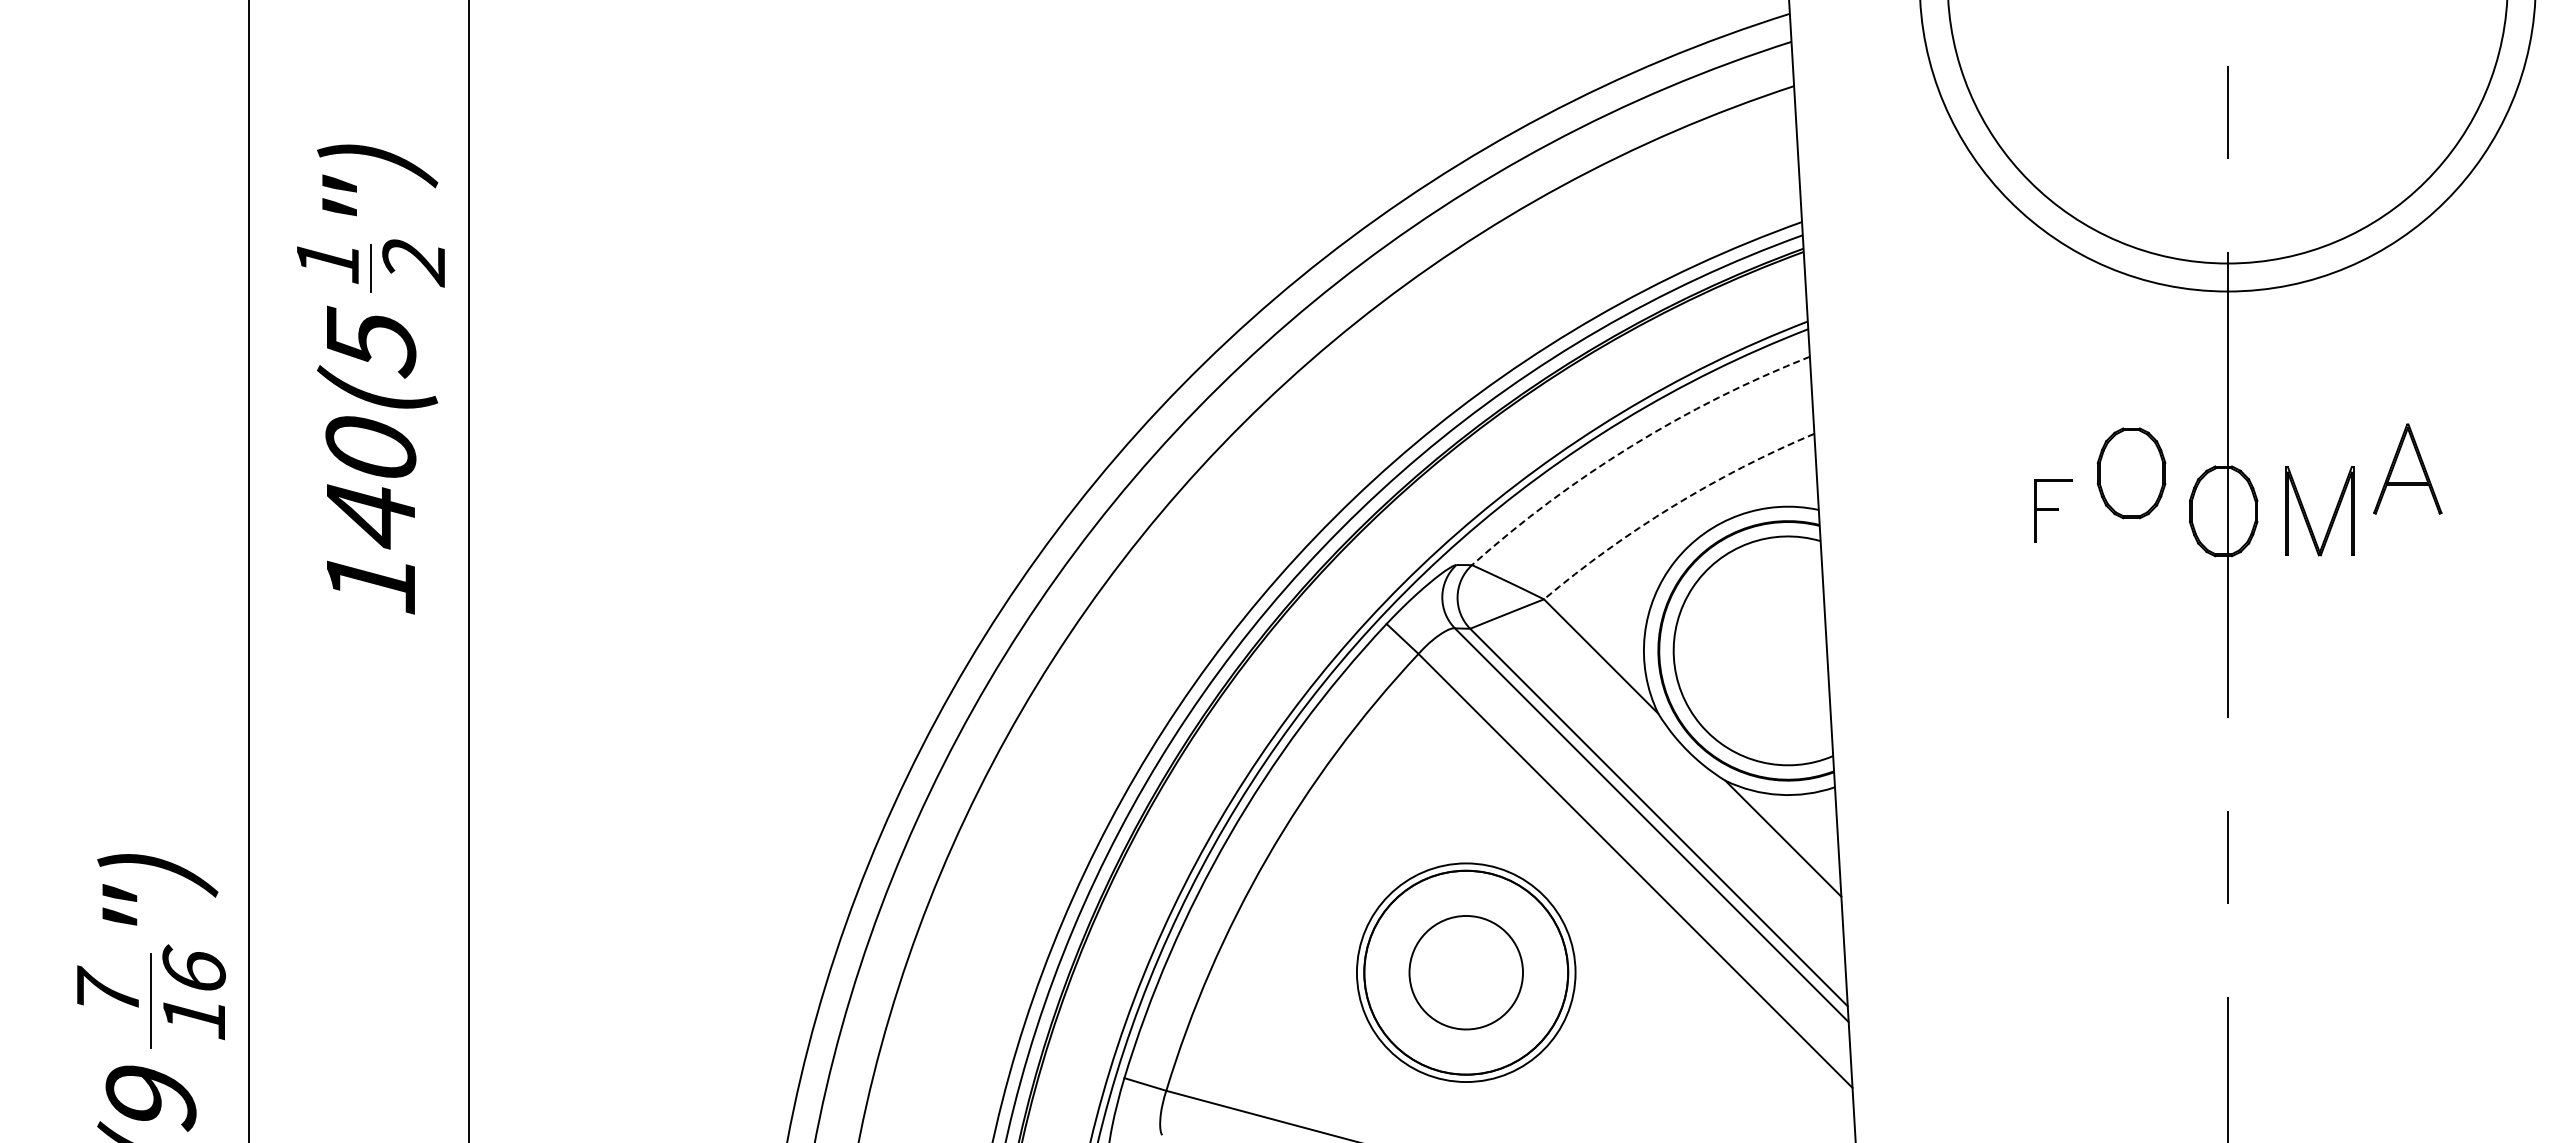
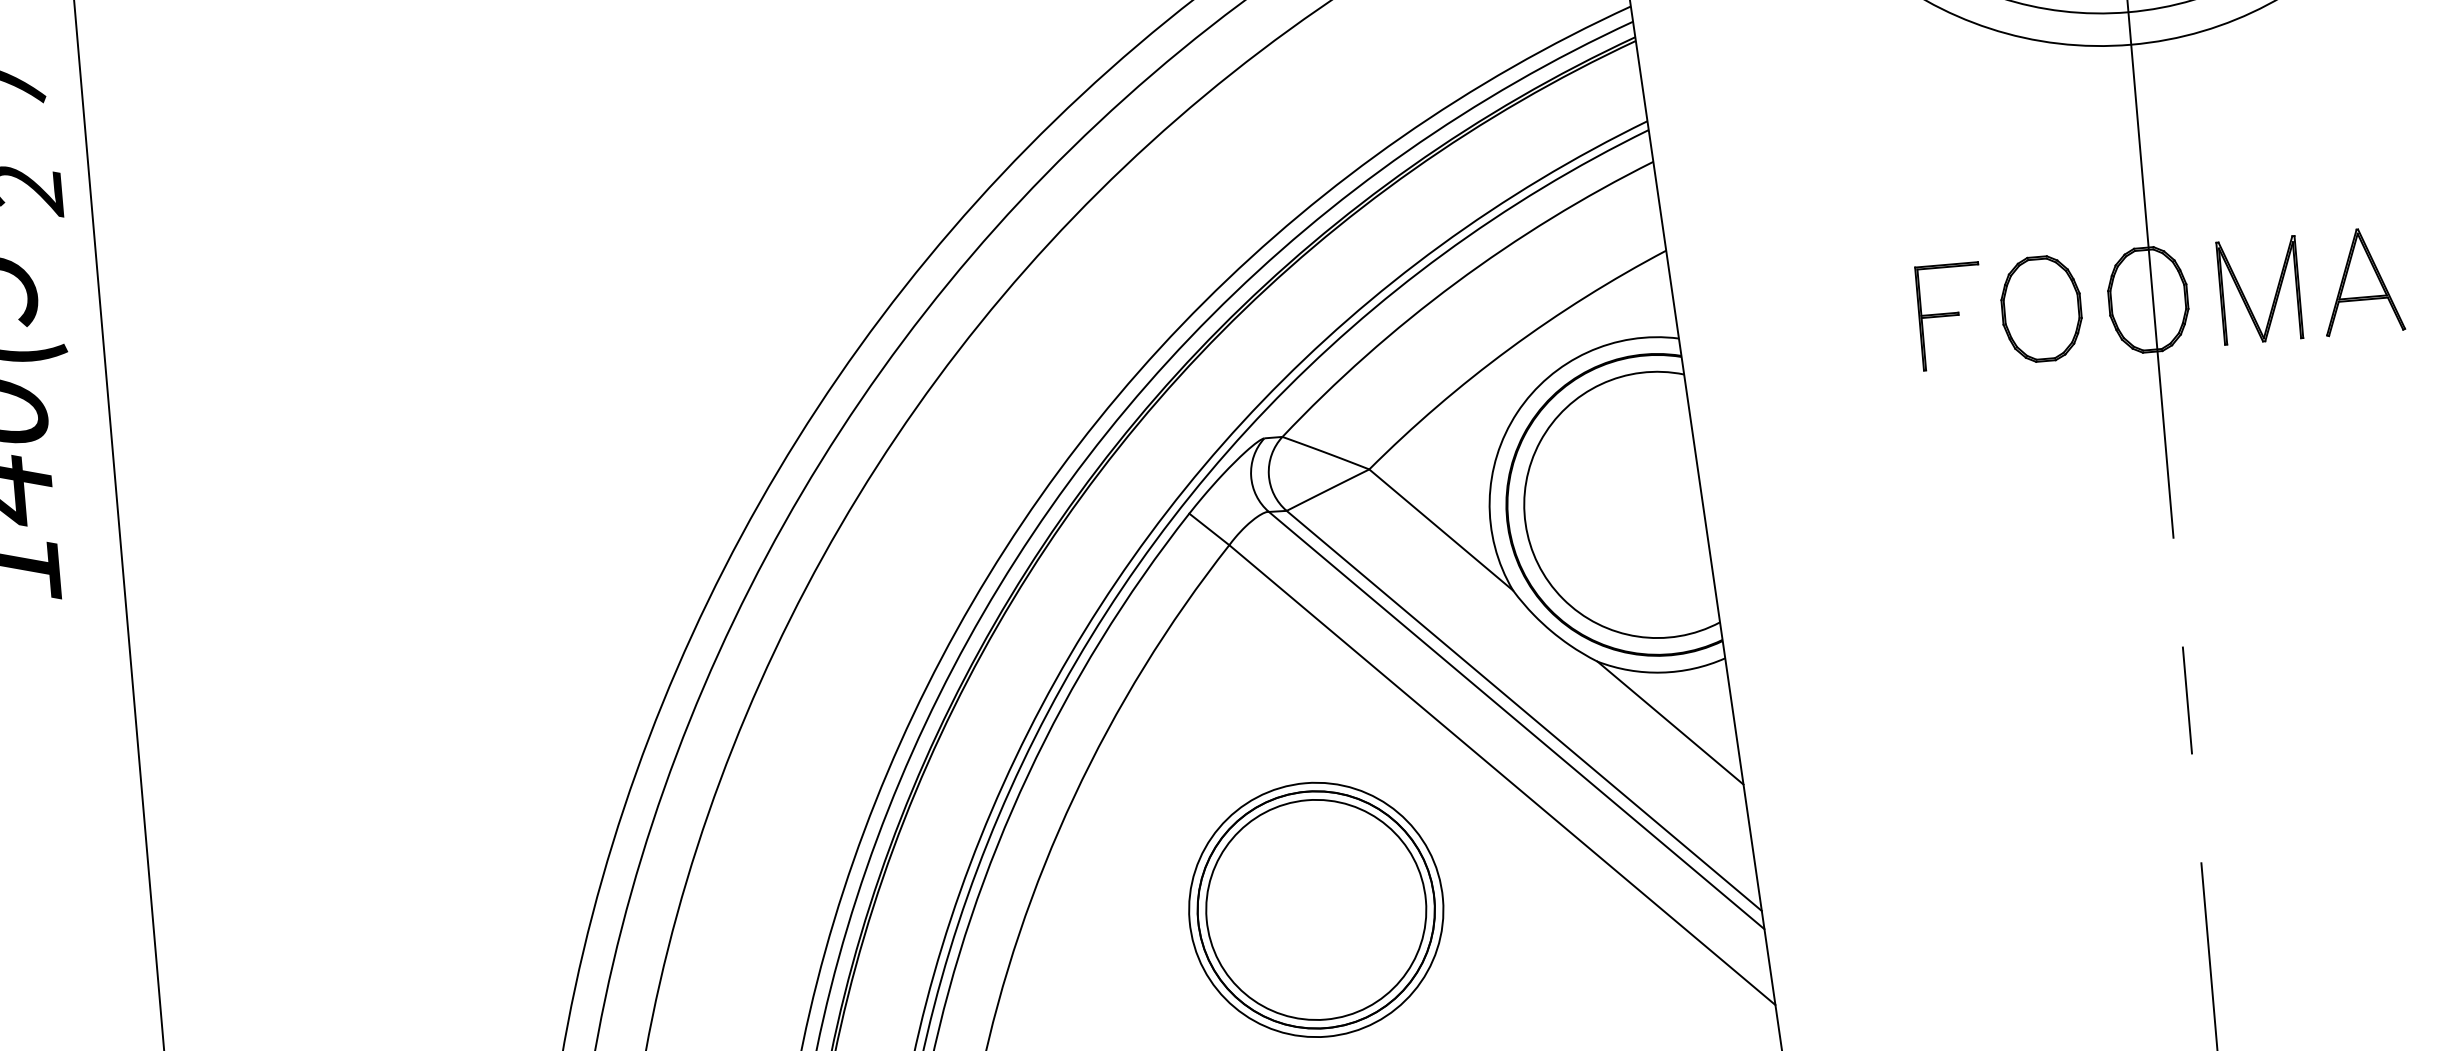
arc: (1631, 446) -> (1455, 283), dashed -> solid
part: (2407, 468) -> (2361, 280), moved
part: (2131, 473) -> (2041, 309), moved
arc: (1672, 506) -> (1509, 349), dashed -> solid
part: (2053, 510) -> (1950, 315), size x1.43
circle: (1465, 972) -> (1315, 909), size x1.67

